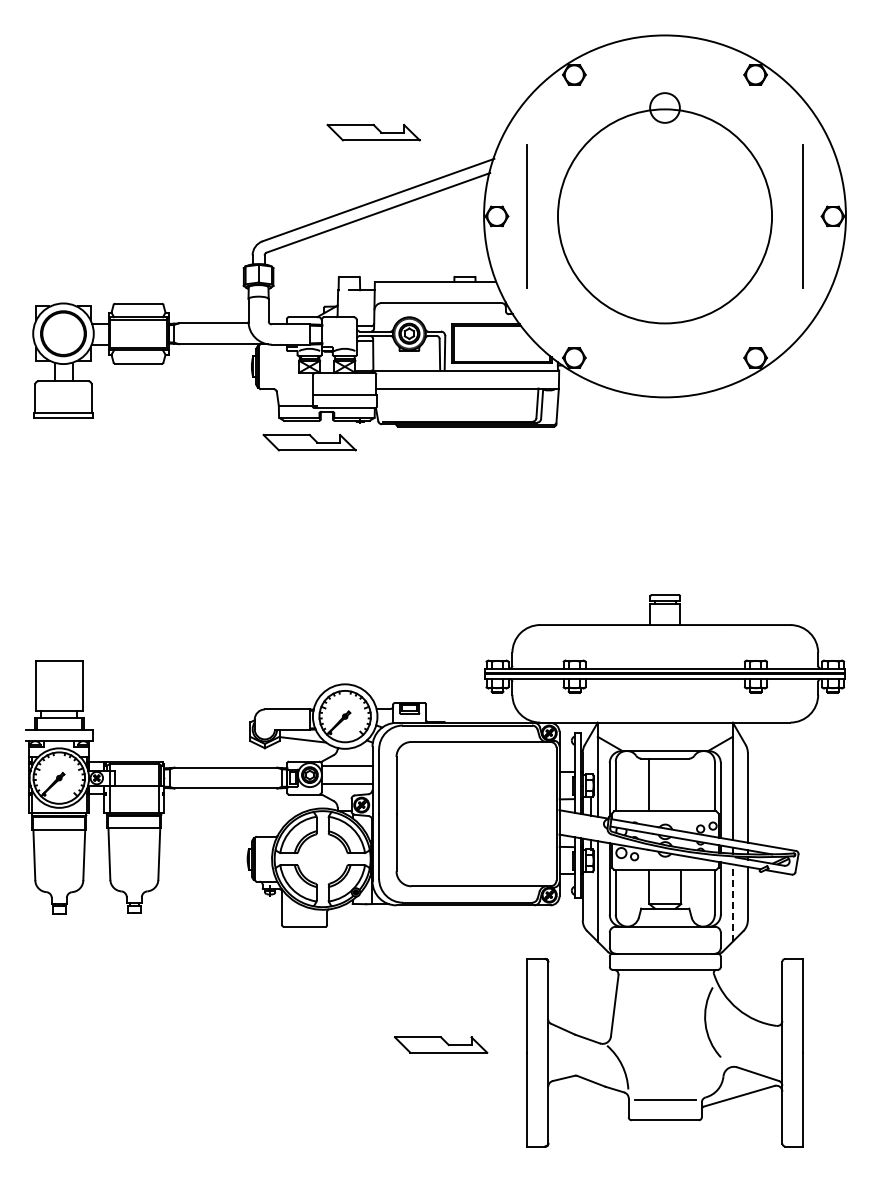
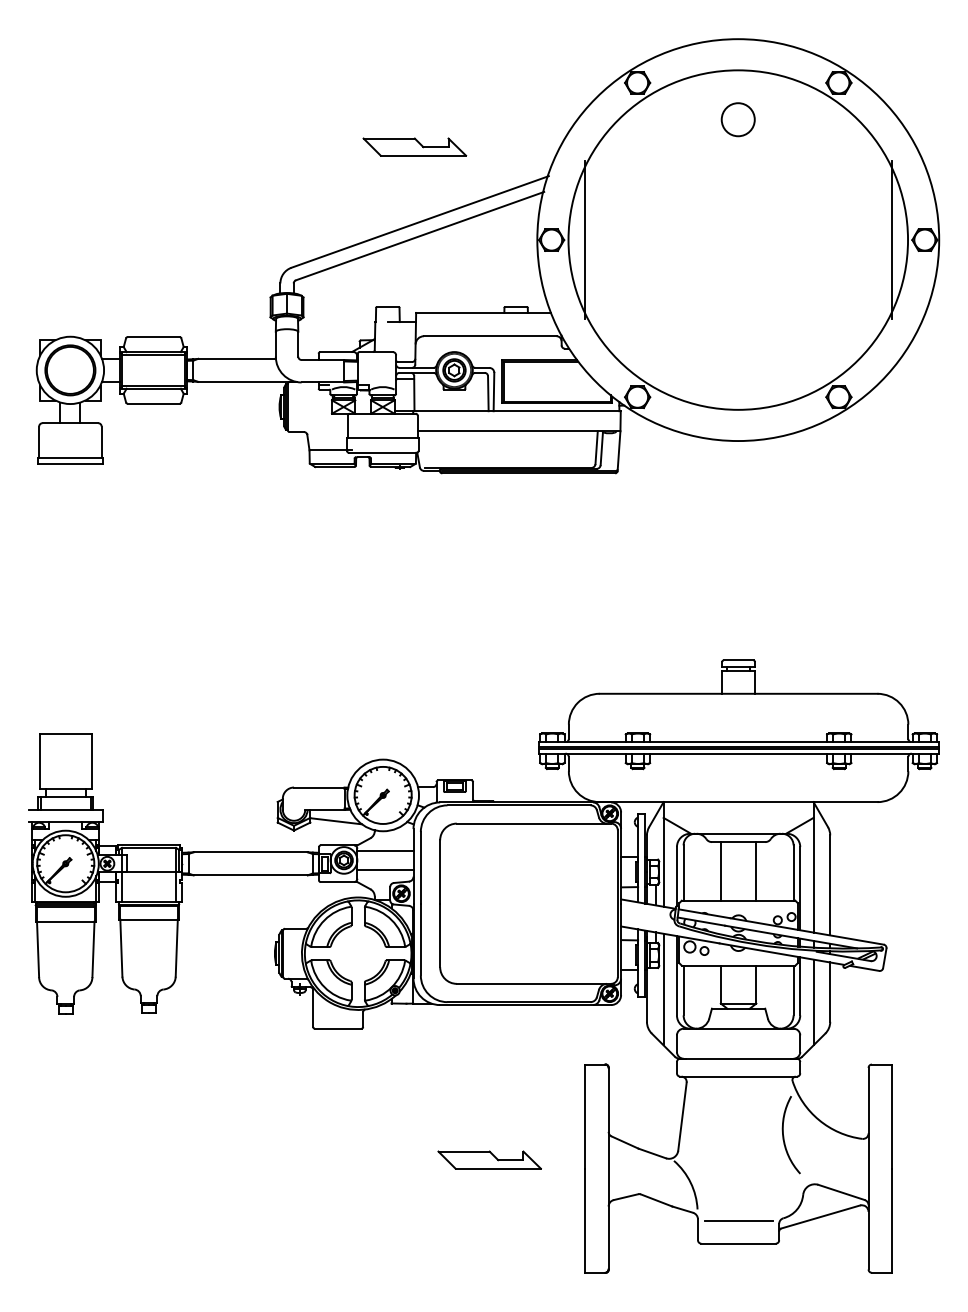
circle: (664, 216) -> (737, 240), size x1.43
part: (309, 442) -> (343, 491), removed
line: (681, 784) -> (756, 870), added
line: (732, 903) -> (813, 1002), dashed -> solid

